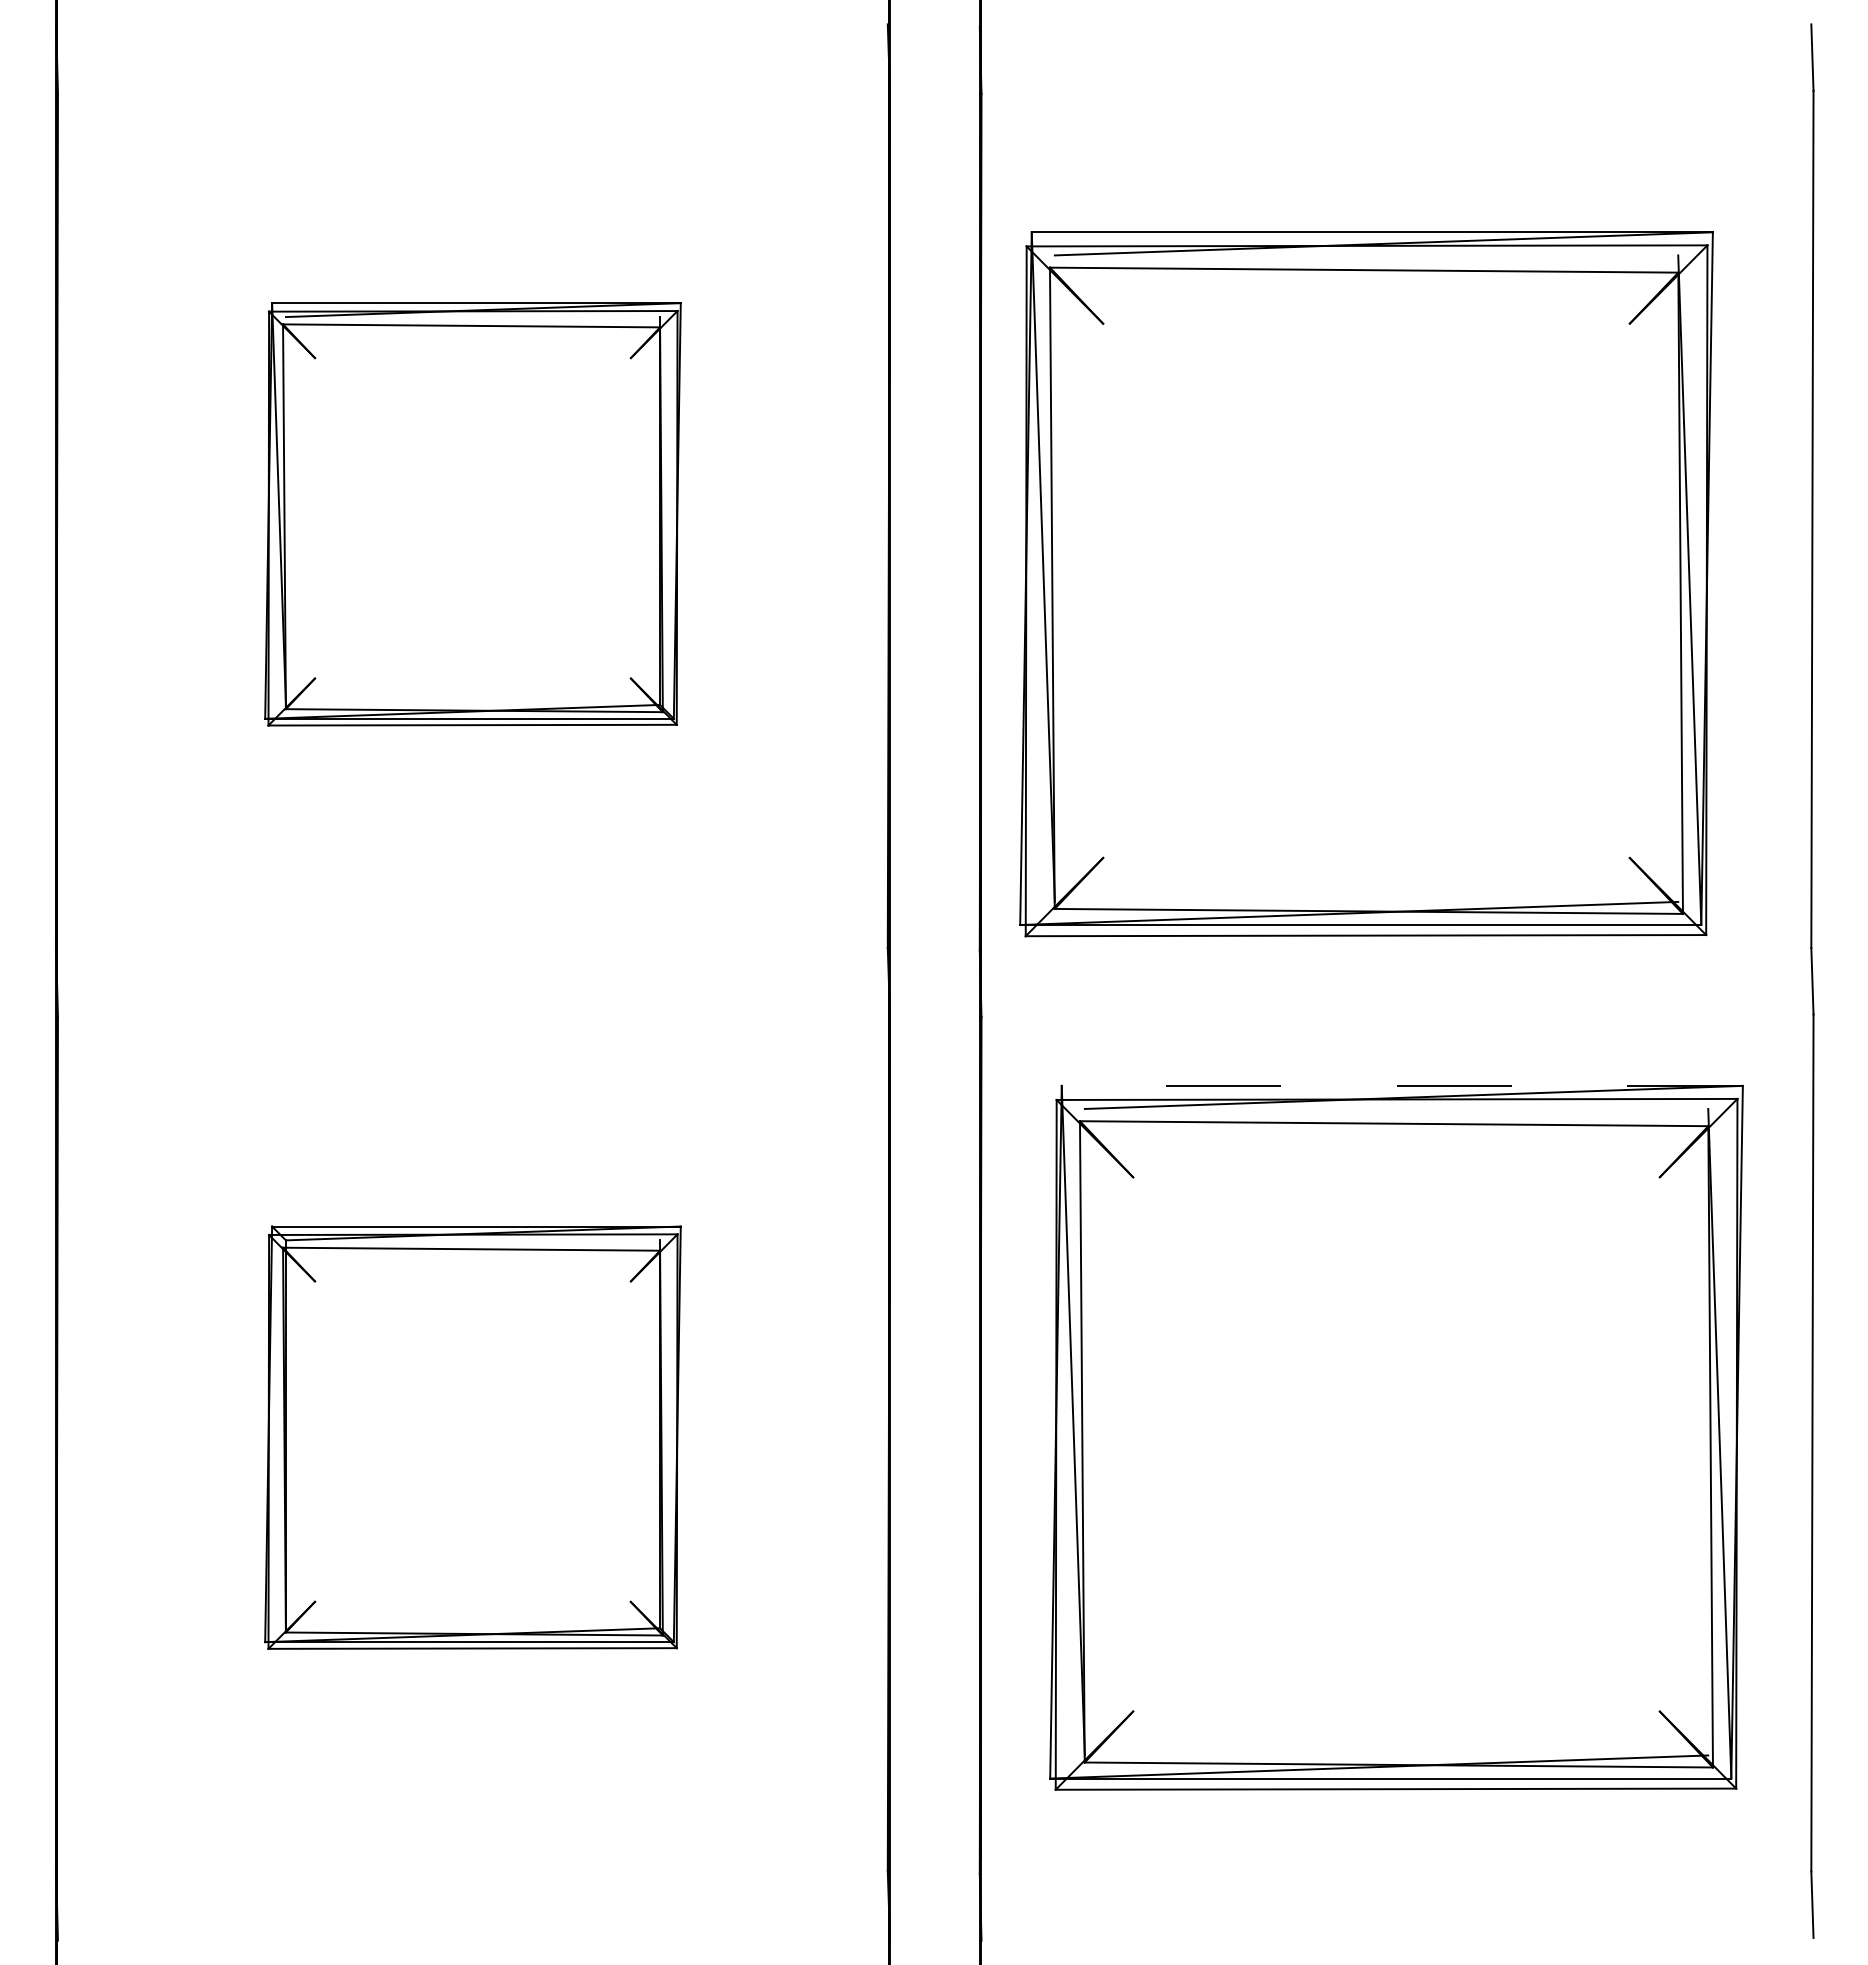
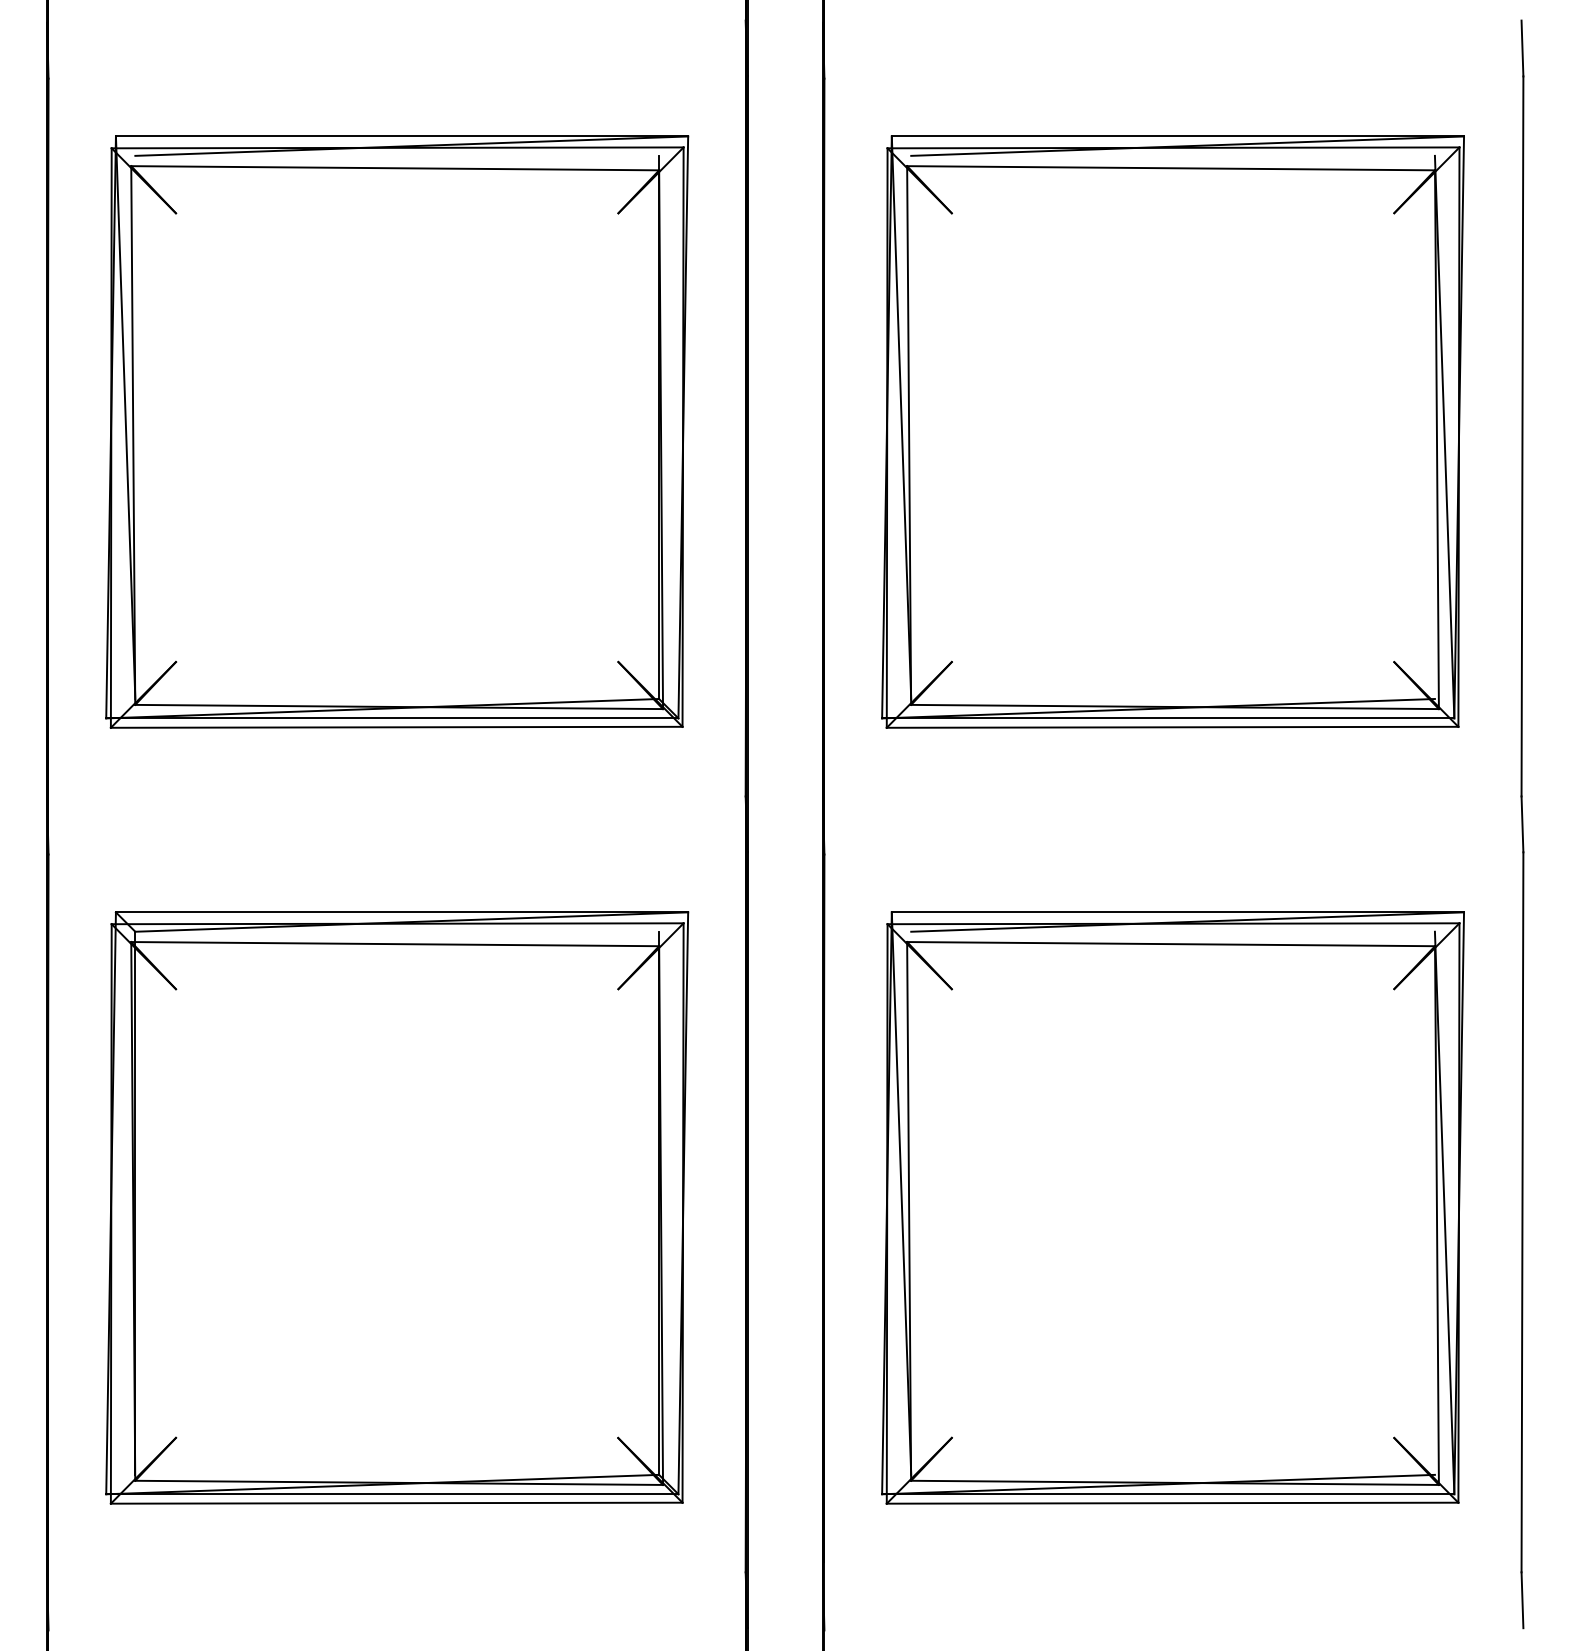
part: (472, 514) -> (396, 432), size x1.67
part: (1366, 584) -> (1173, 432), moved
line: (1402, 1085) -> (1178, 912), dashed -> solid
part: (472, 1437) -> (396, 1207), size x1.67

